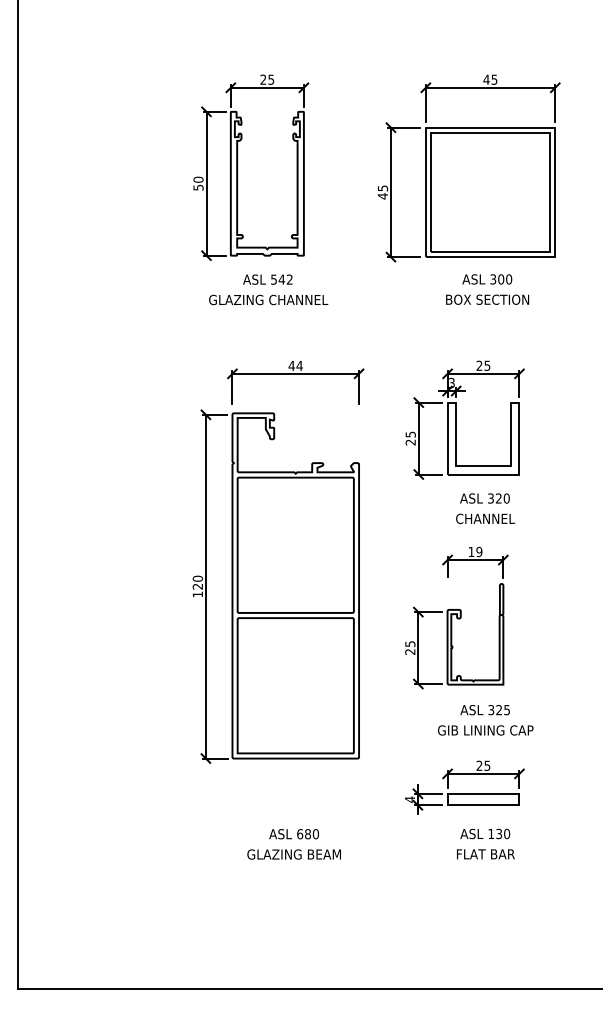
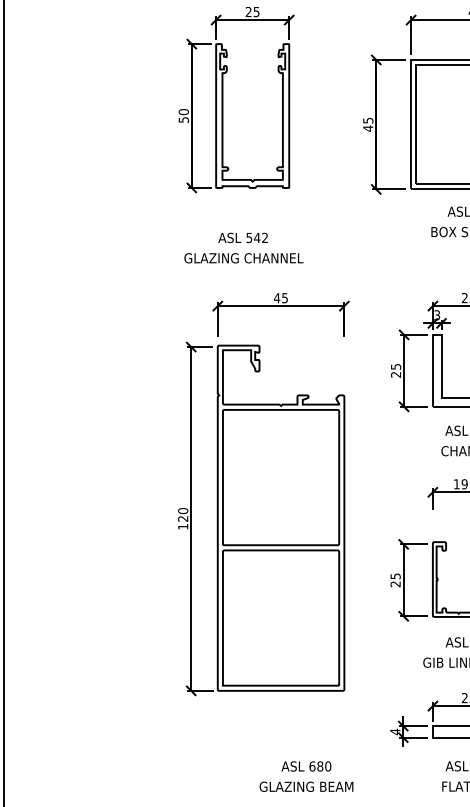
text: (268, 289) -> (243, 247), moved
text: (299, 365) -> (284, 297), 44 -> 45
text: (293, 844) -> (305, 776), moved

